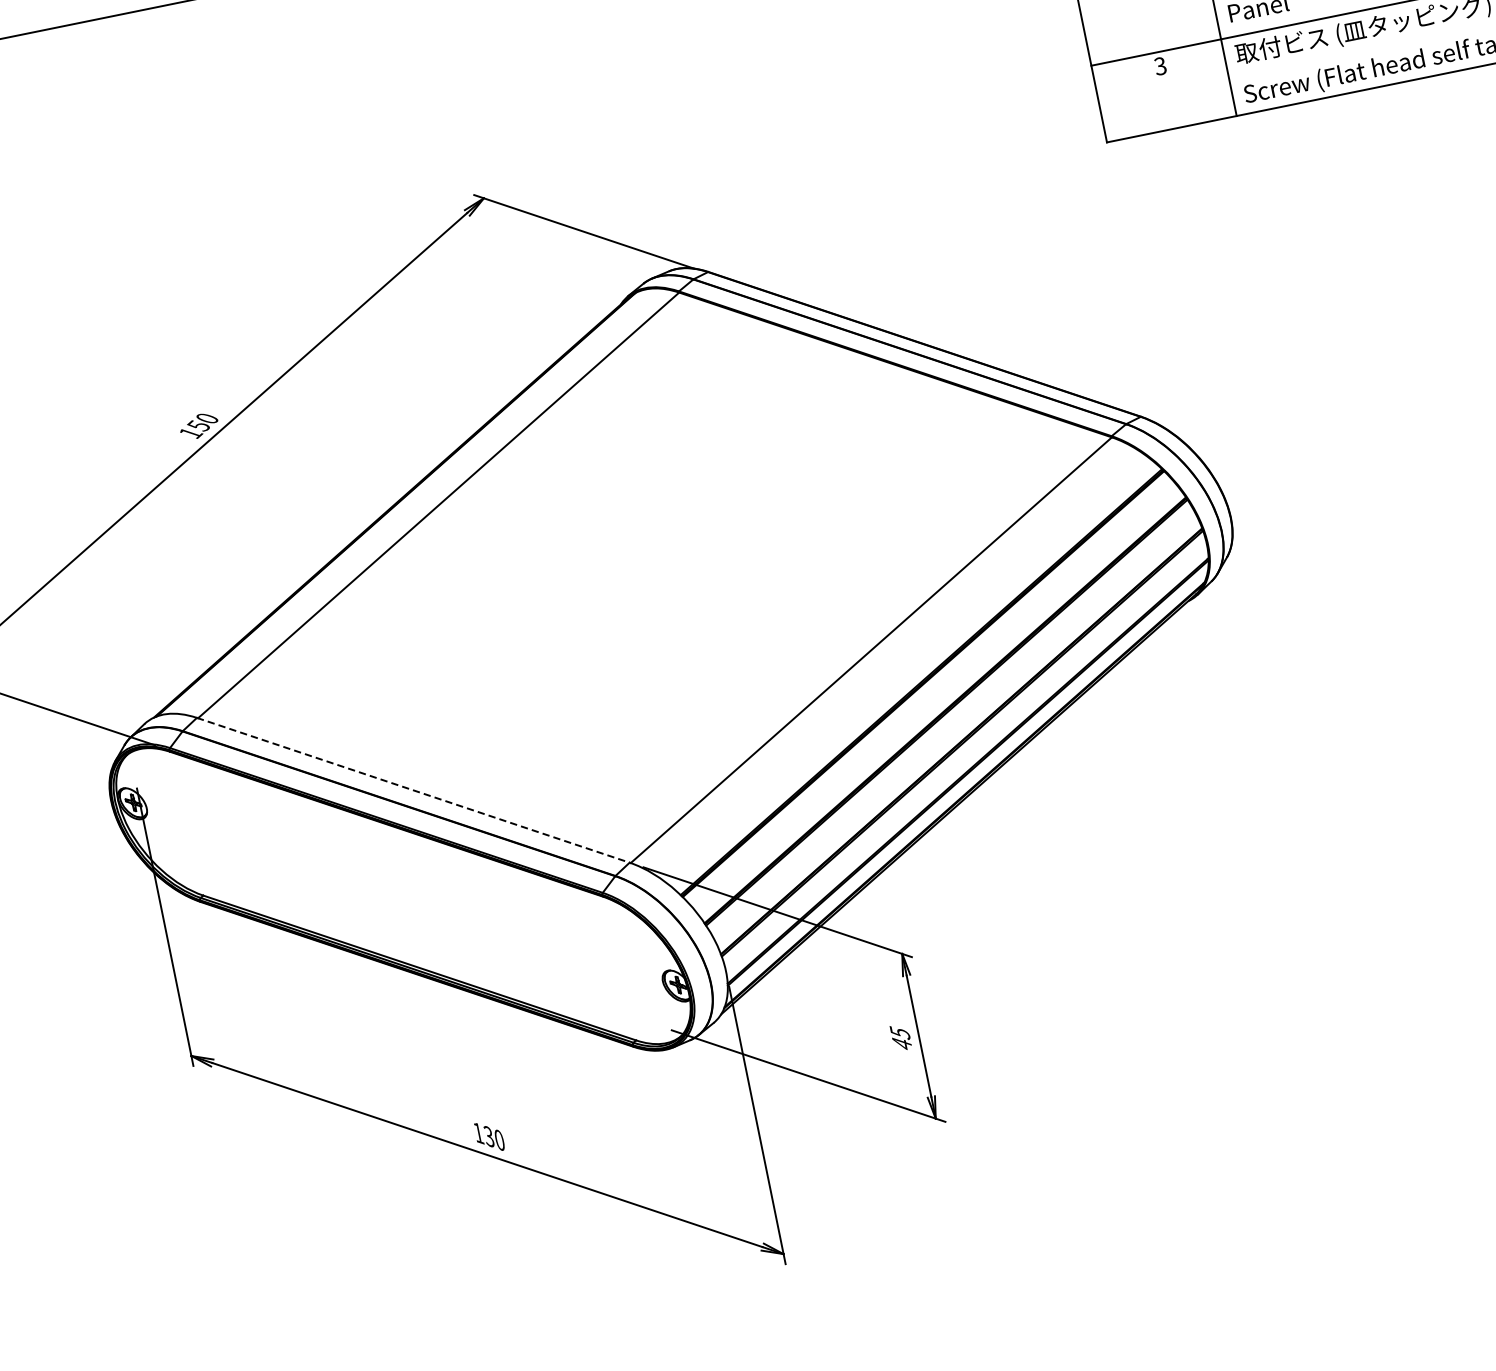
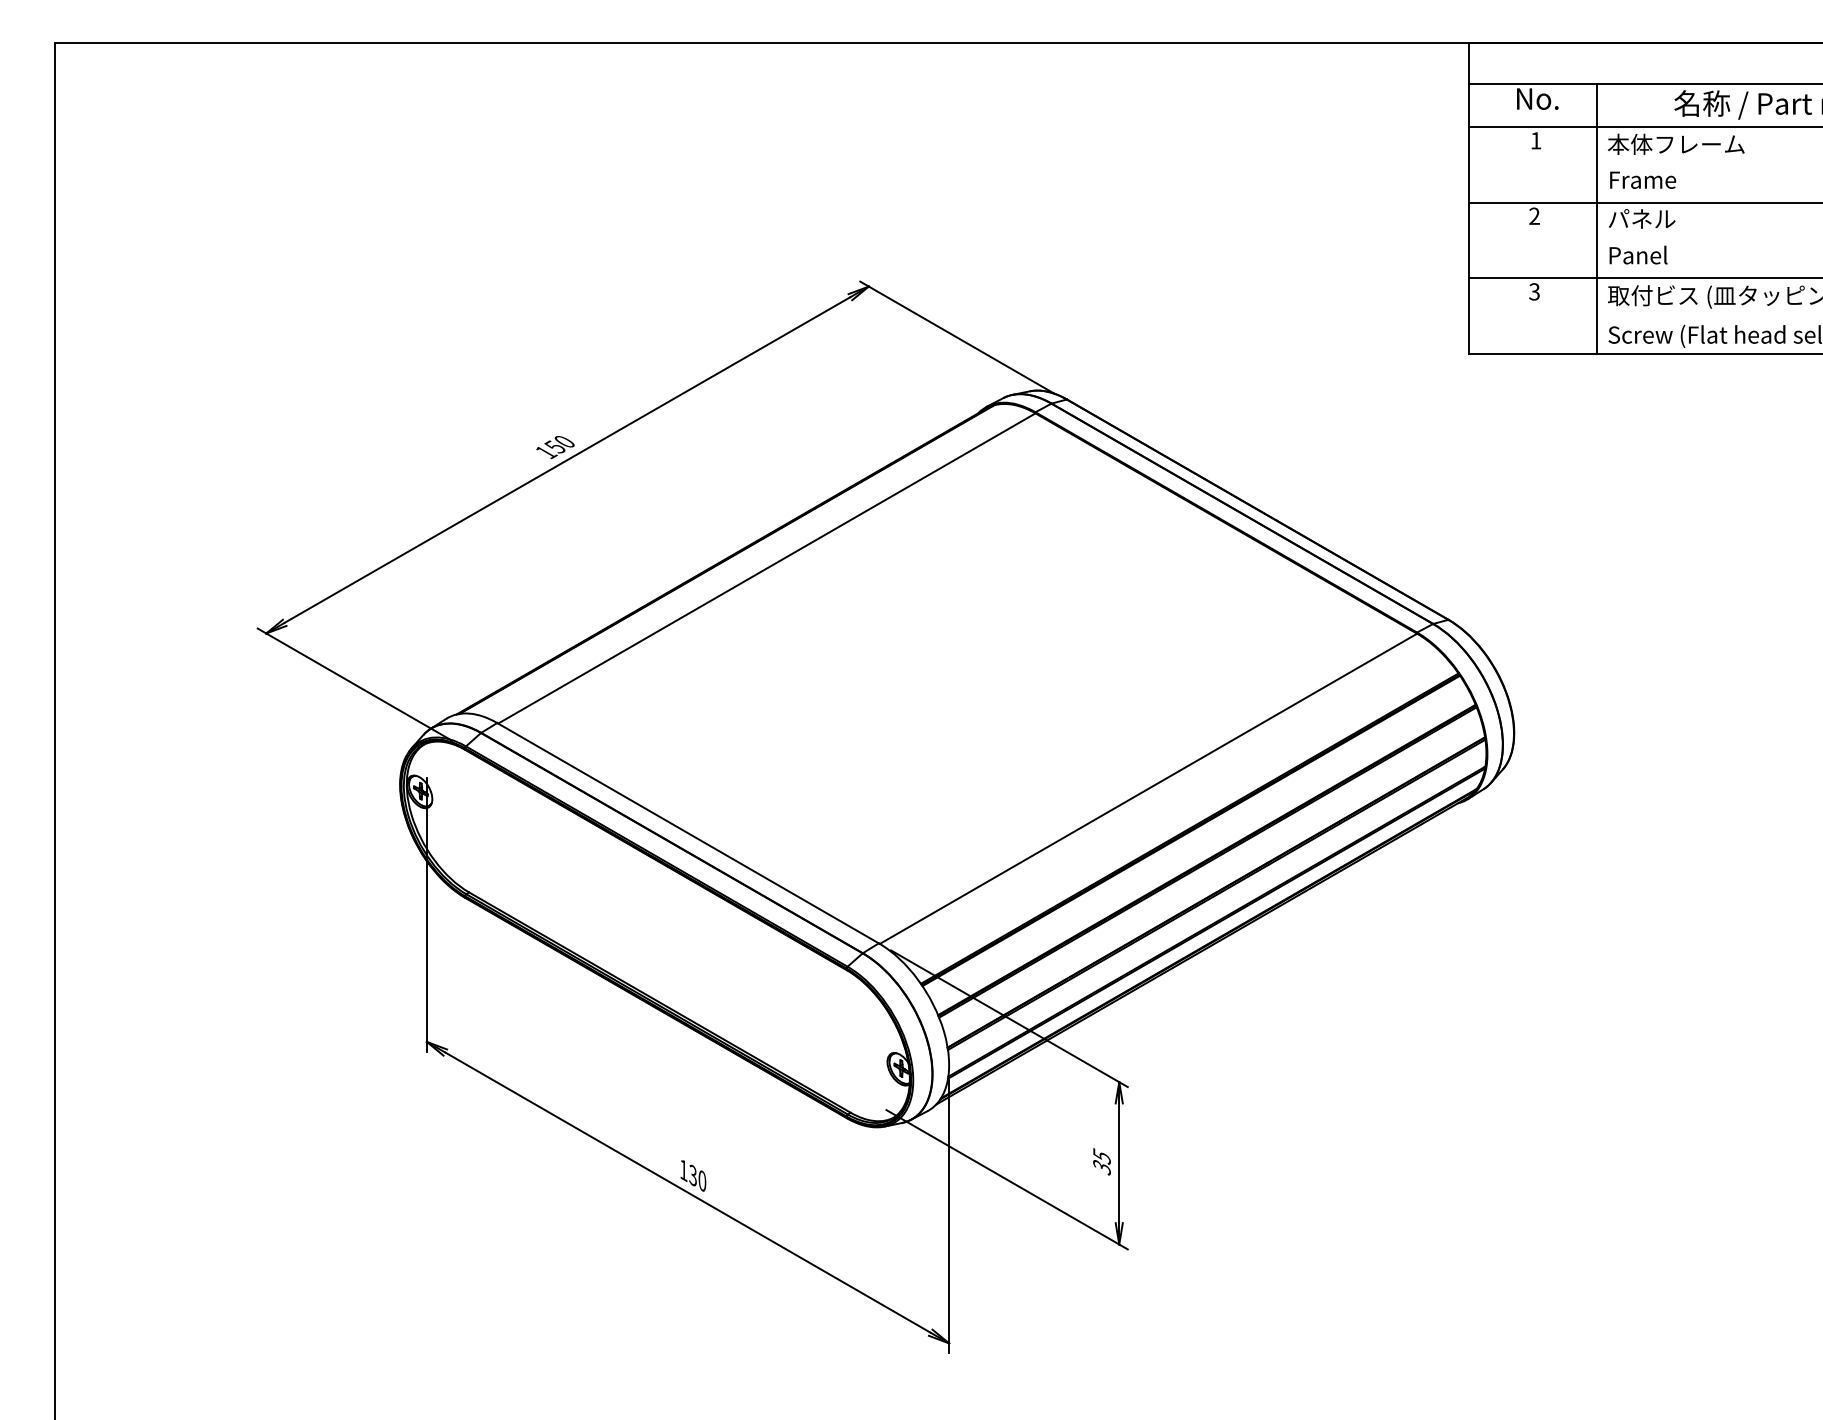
line: (413, 790) -> (688, 833), dashed -> solid
text: (901, 1044) -> (1101, 1167), 45 -> 35

